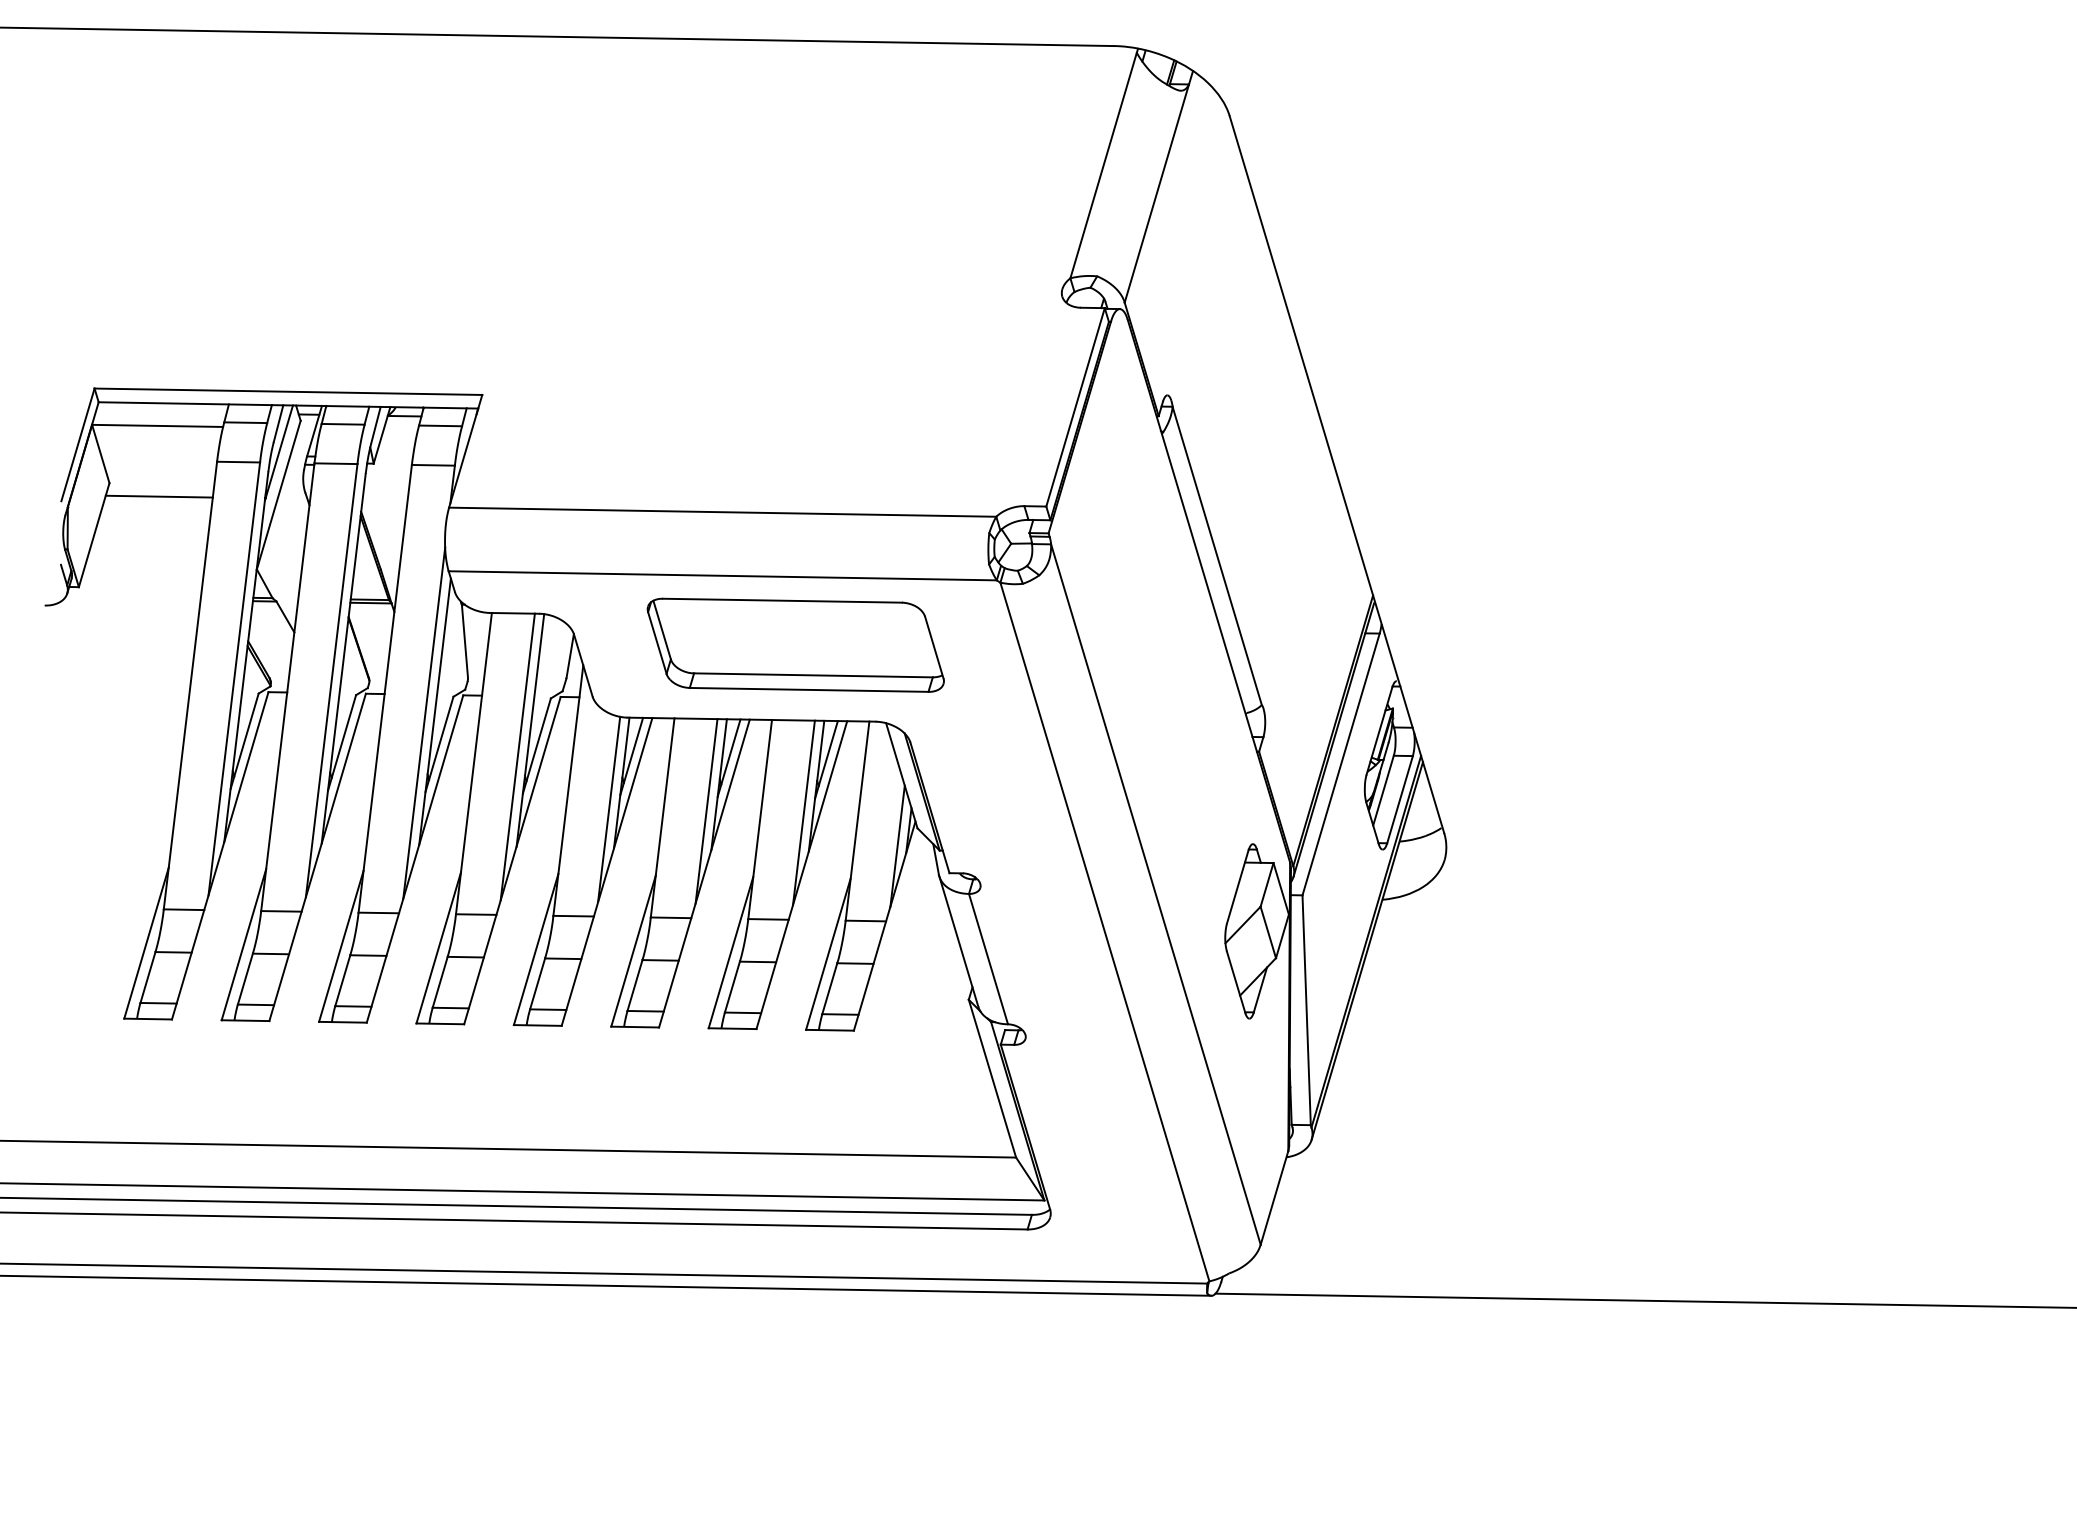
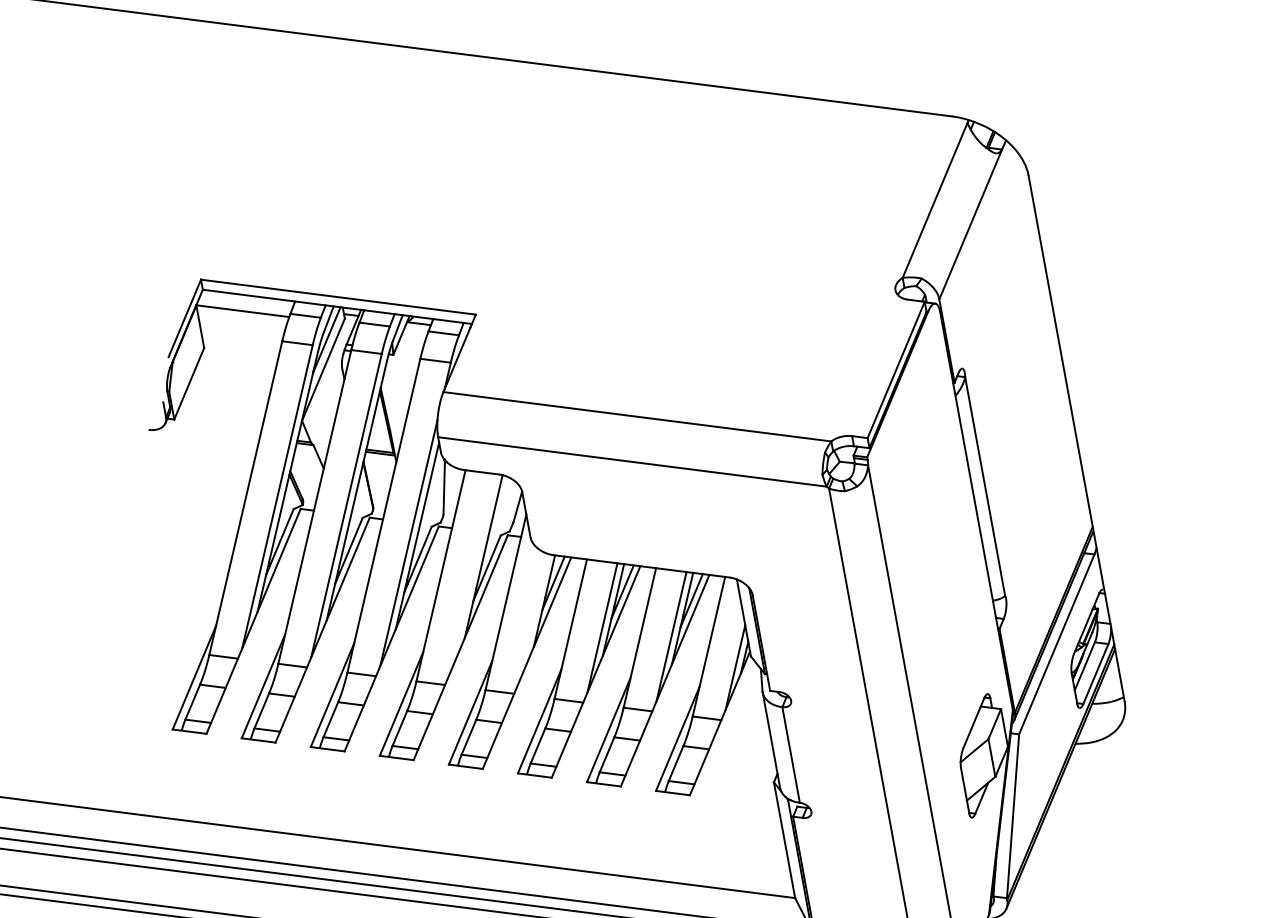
line: (158, 496) -> (237, 361), removed
part: (795, 644) -> (678, 516), removed
line: (517, 756) -> (472, 574), removed
line: (609, 808) -> (533, 618), removed

